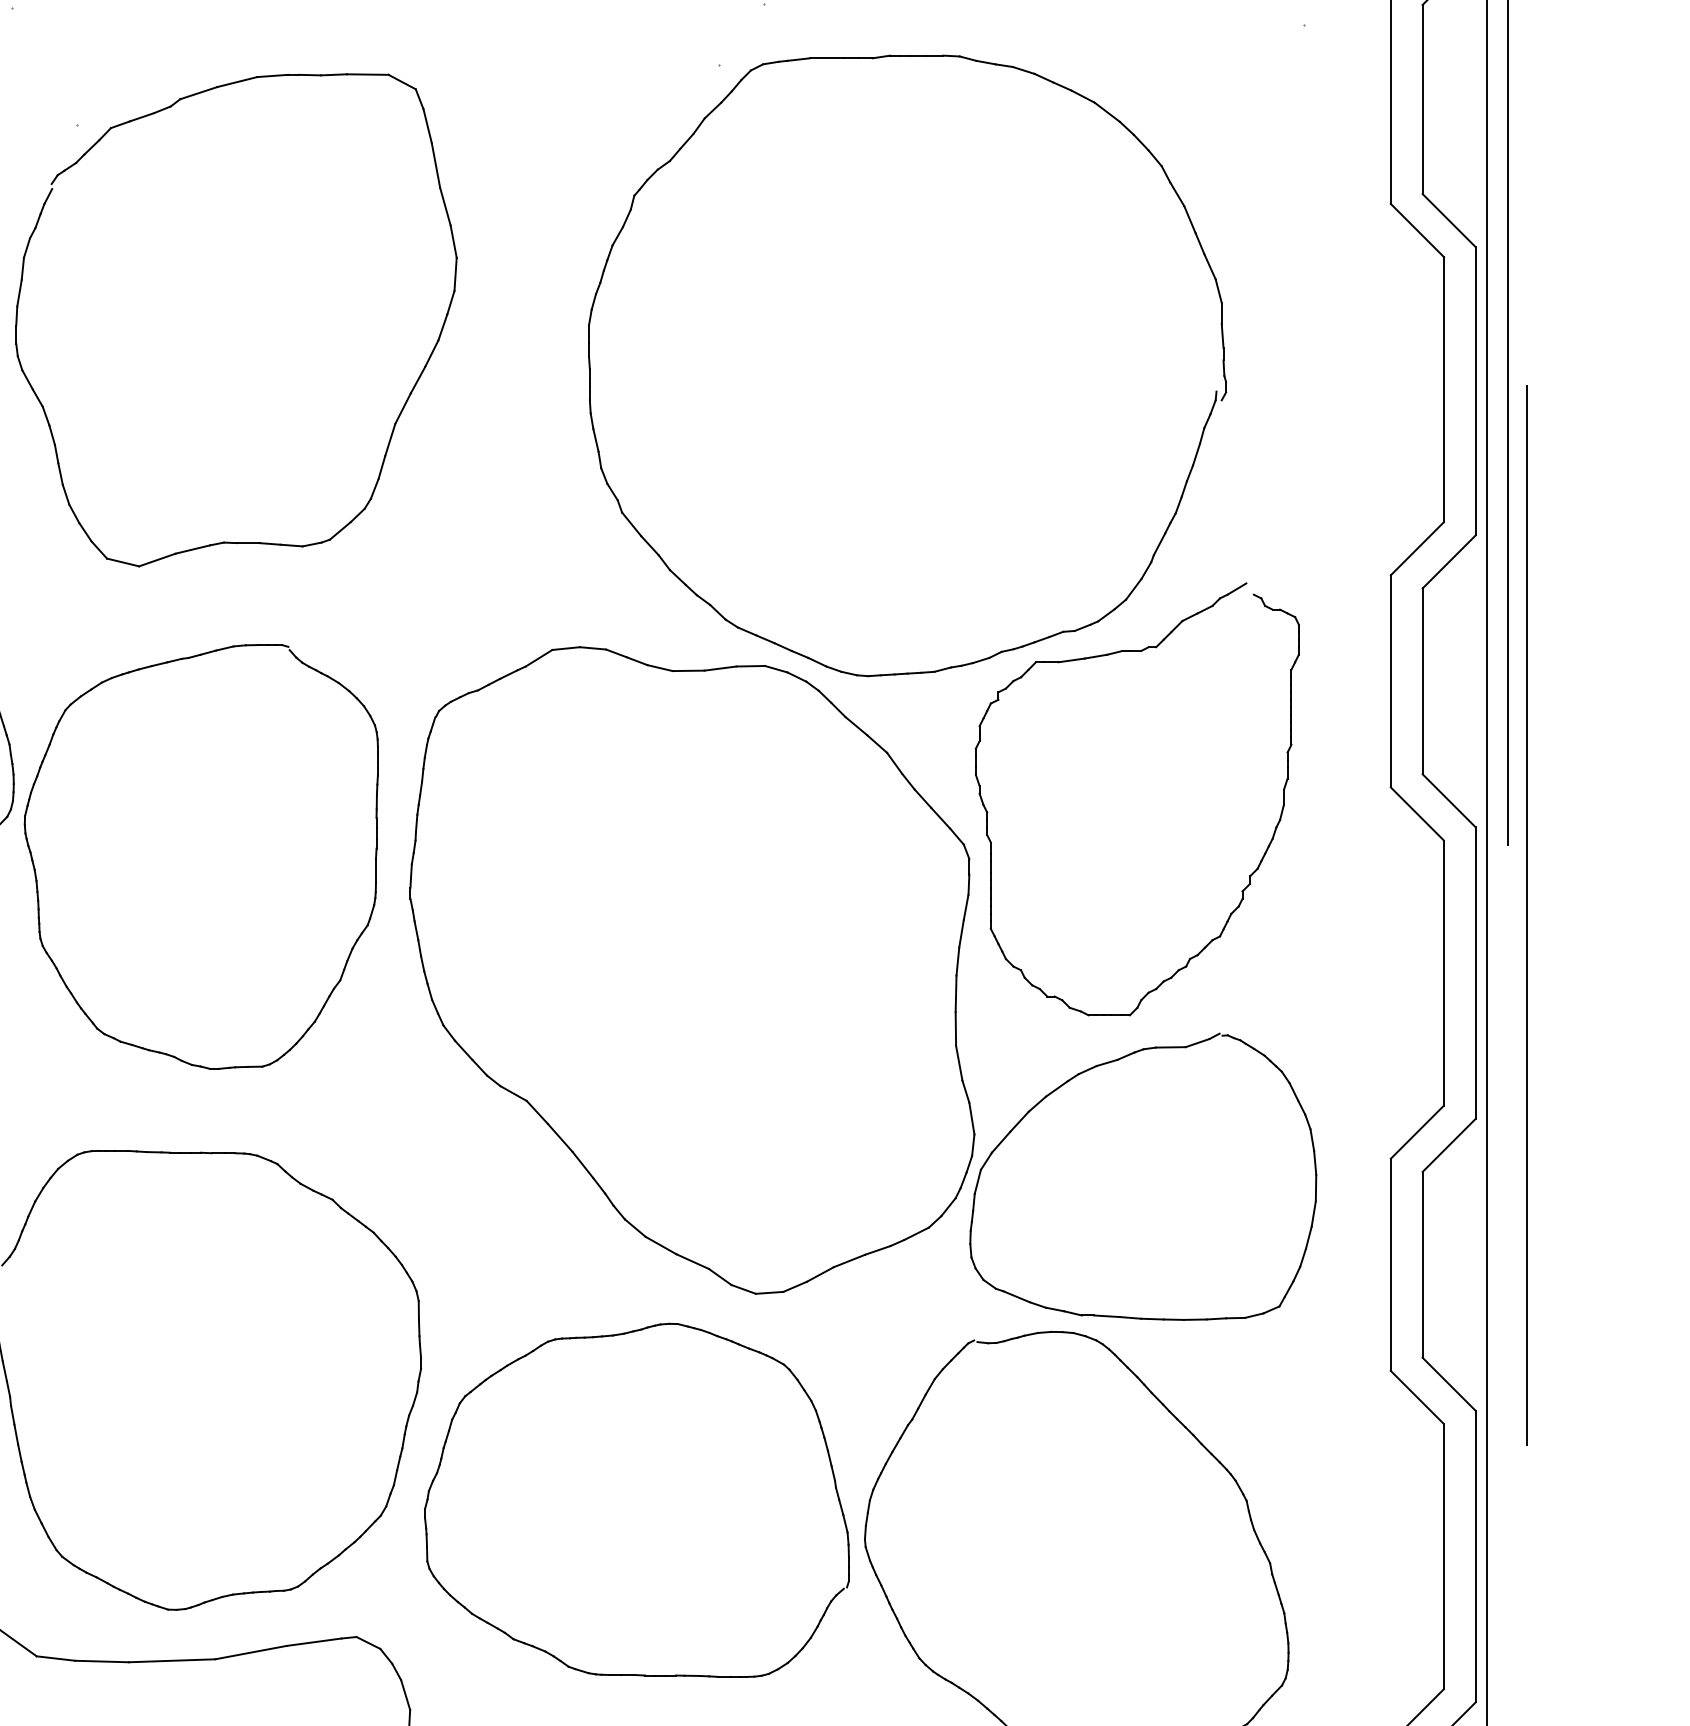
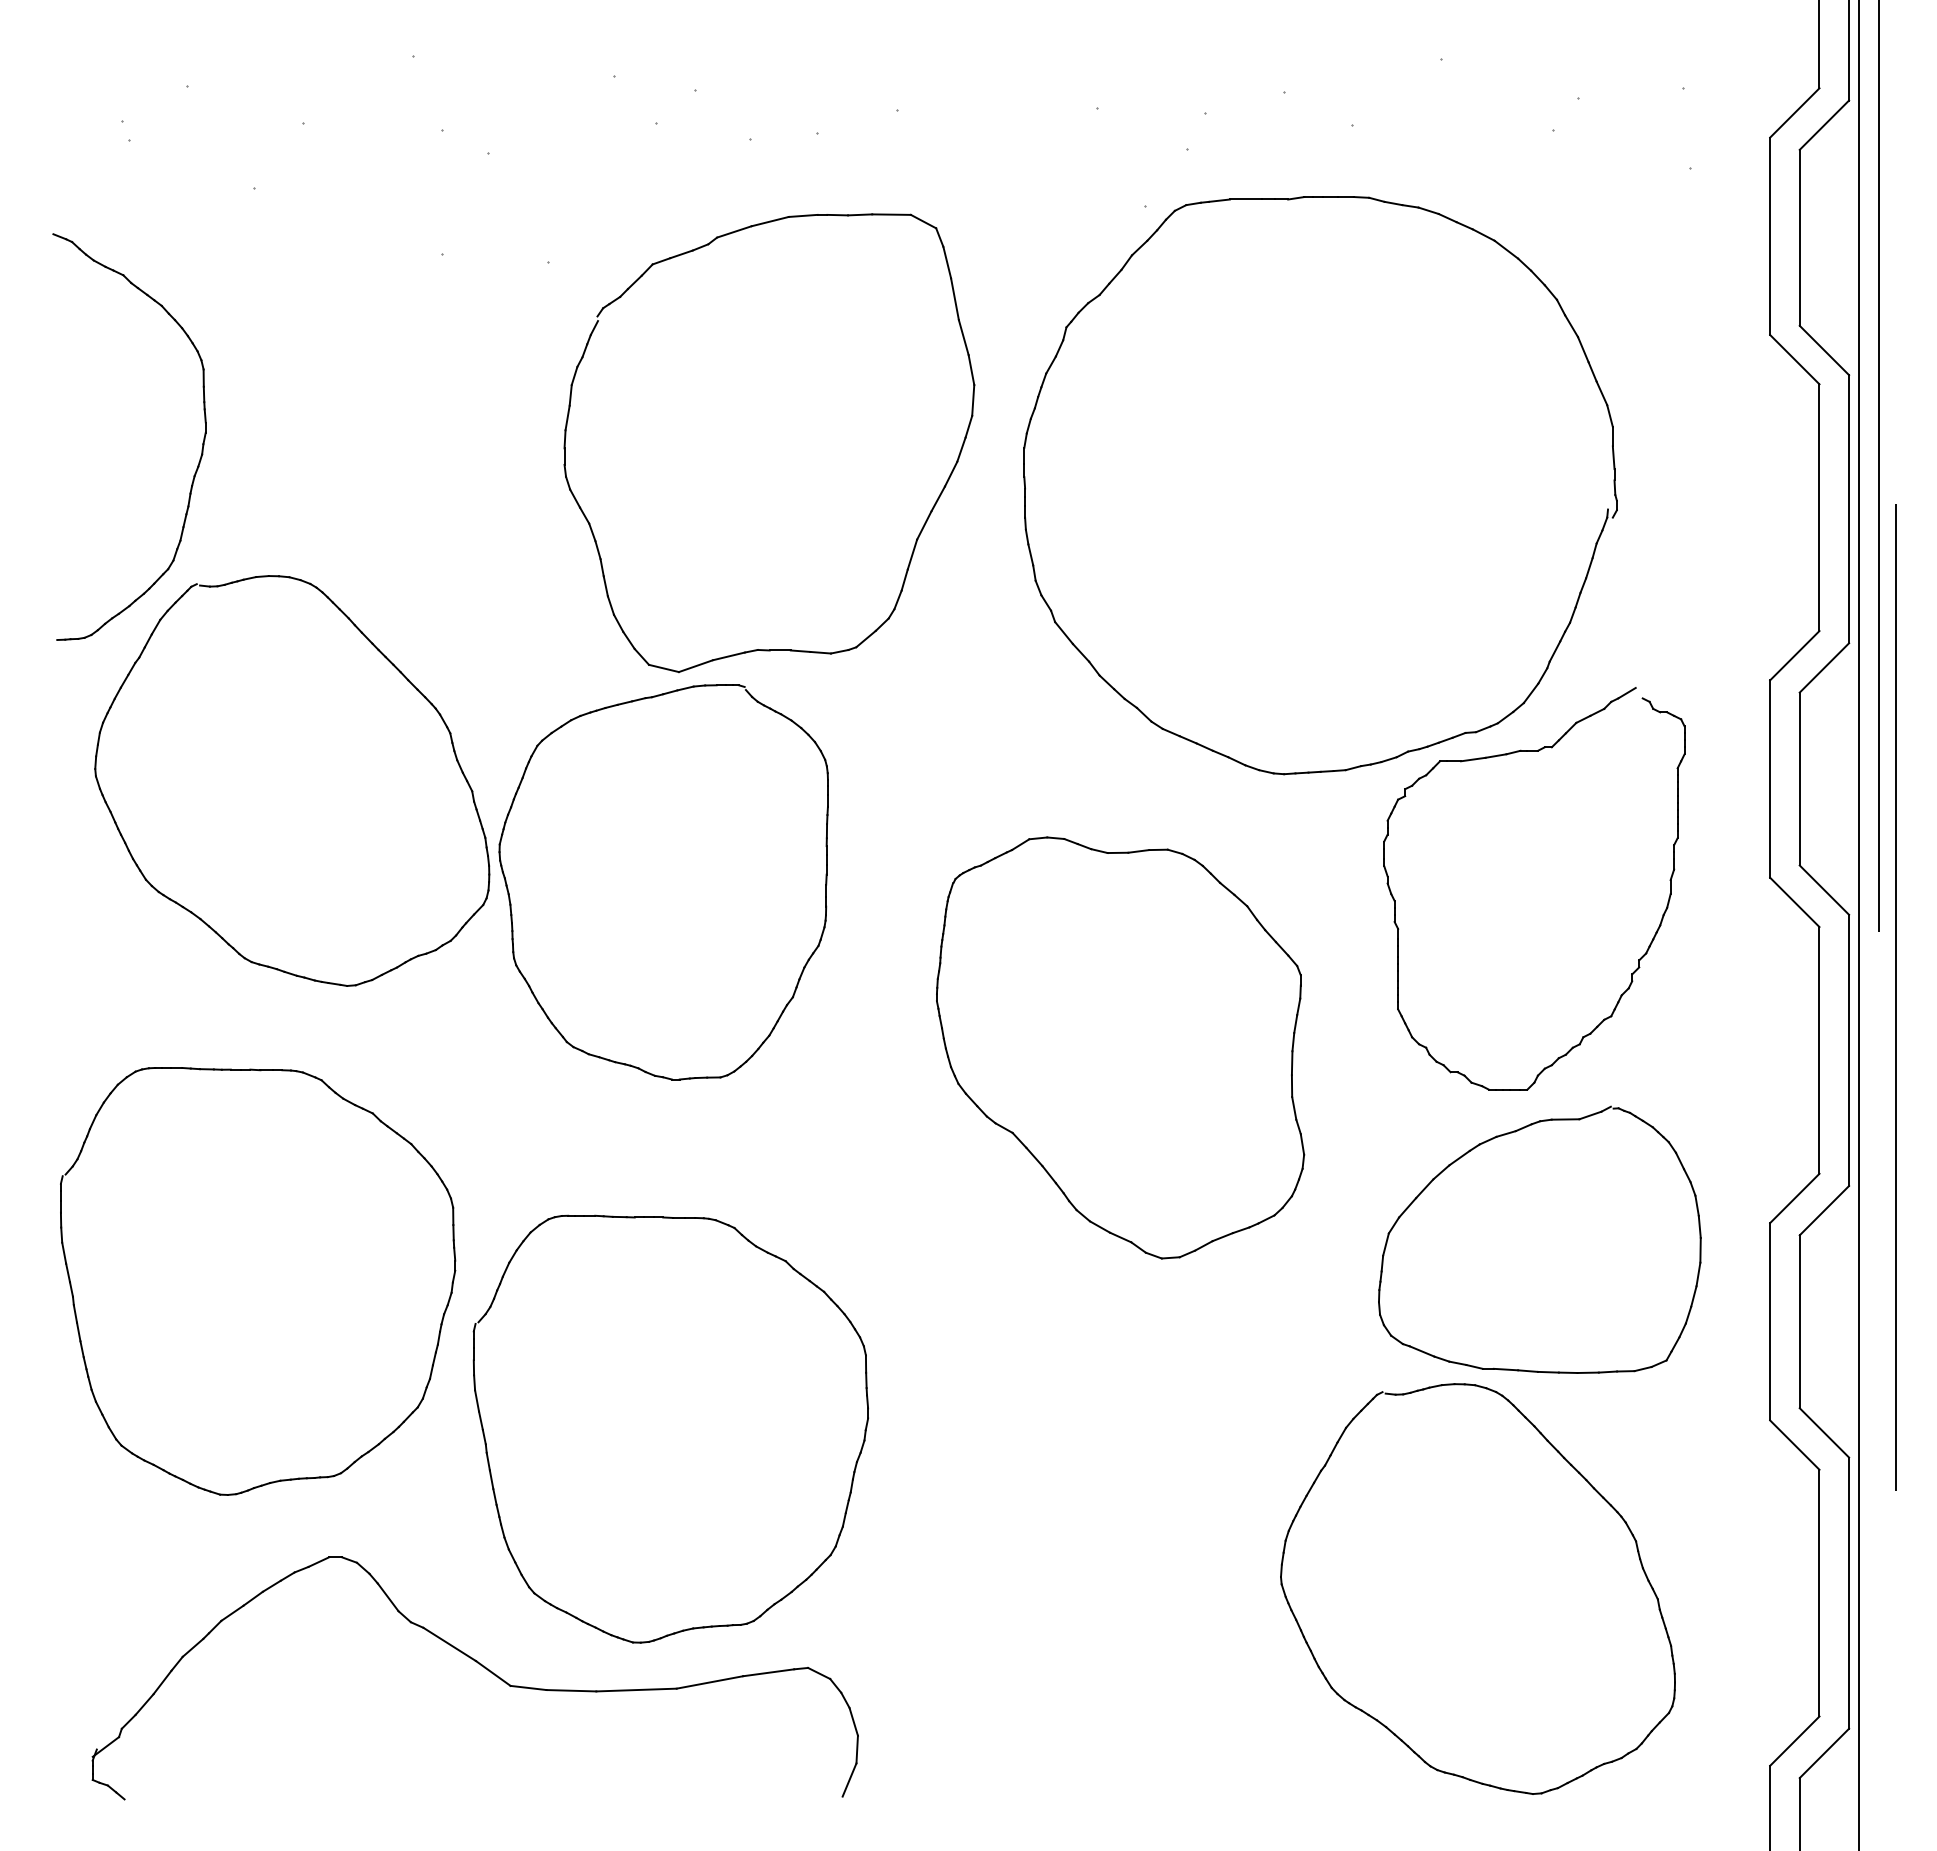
part: (404, 403) -> (925, 520), moved
part: (37, 879) -> (511, 903), moved
part: (692, 969) -> (1120, 1047), size x0.7
part: (636, 1500) -> (1068, 1540), removed

